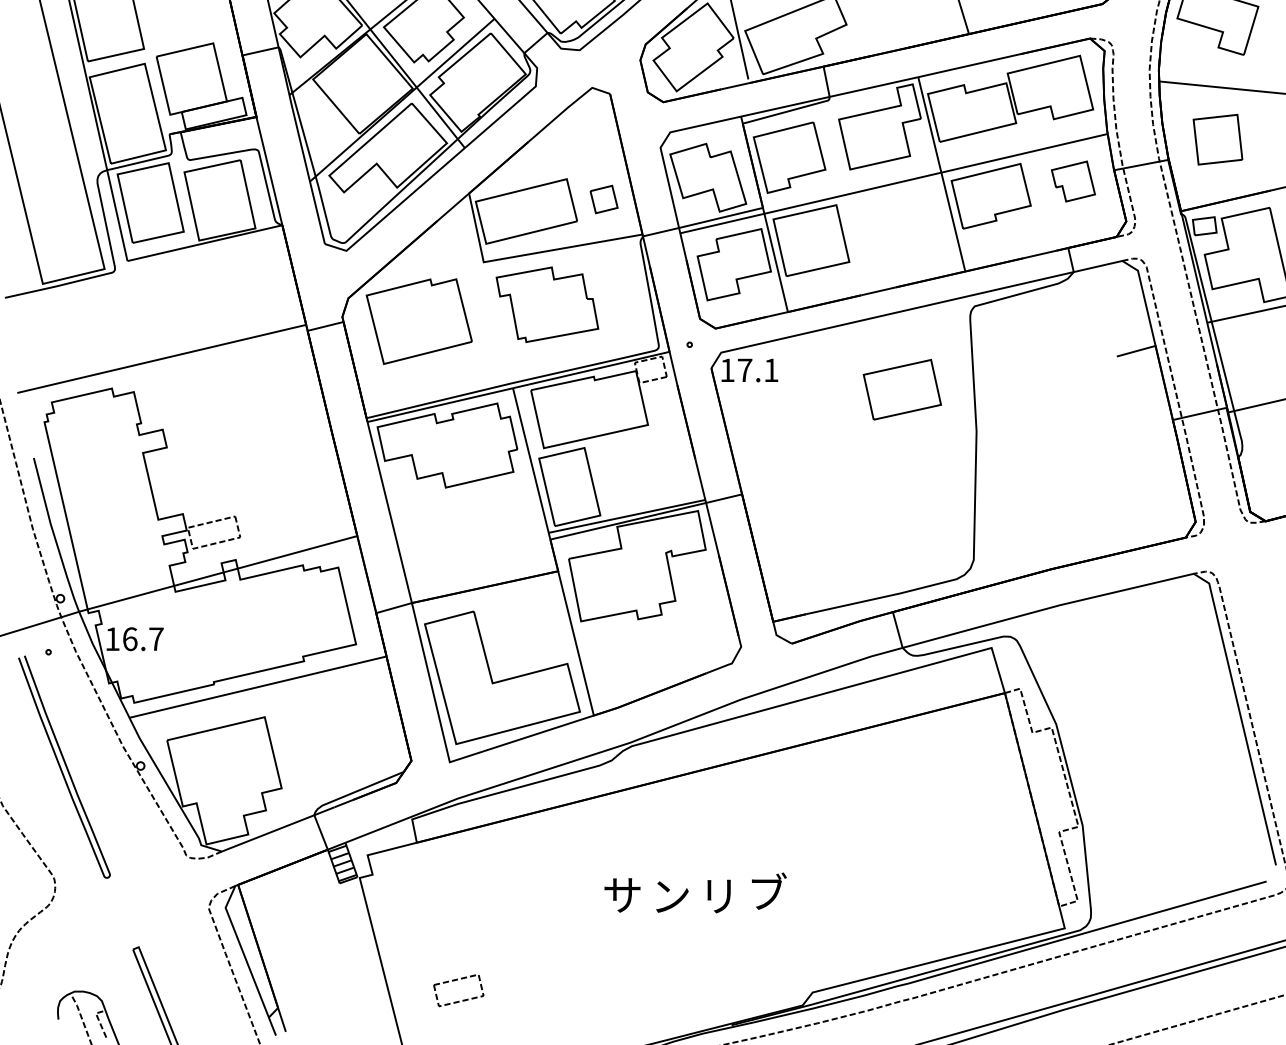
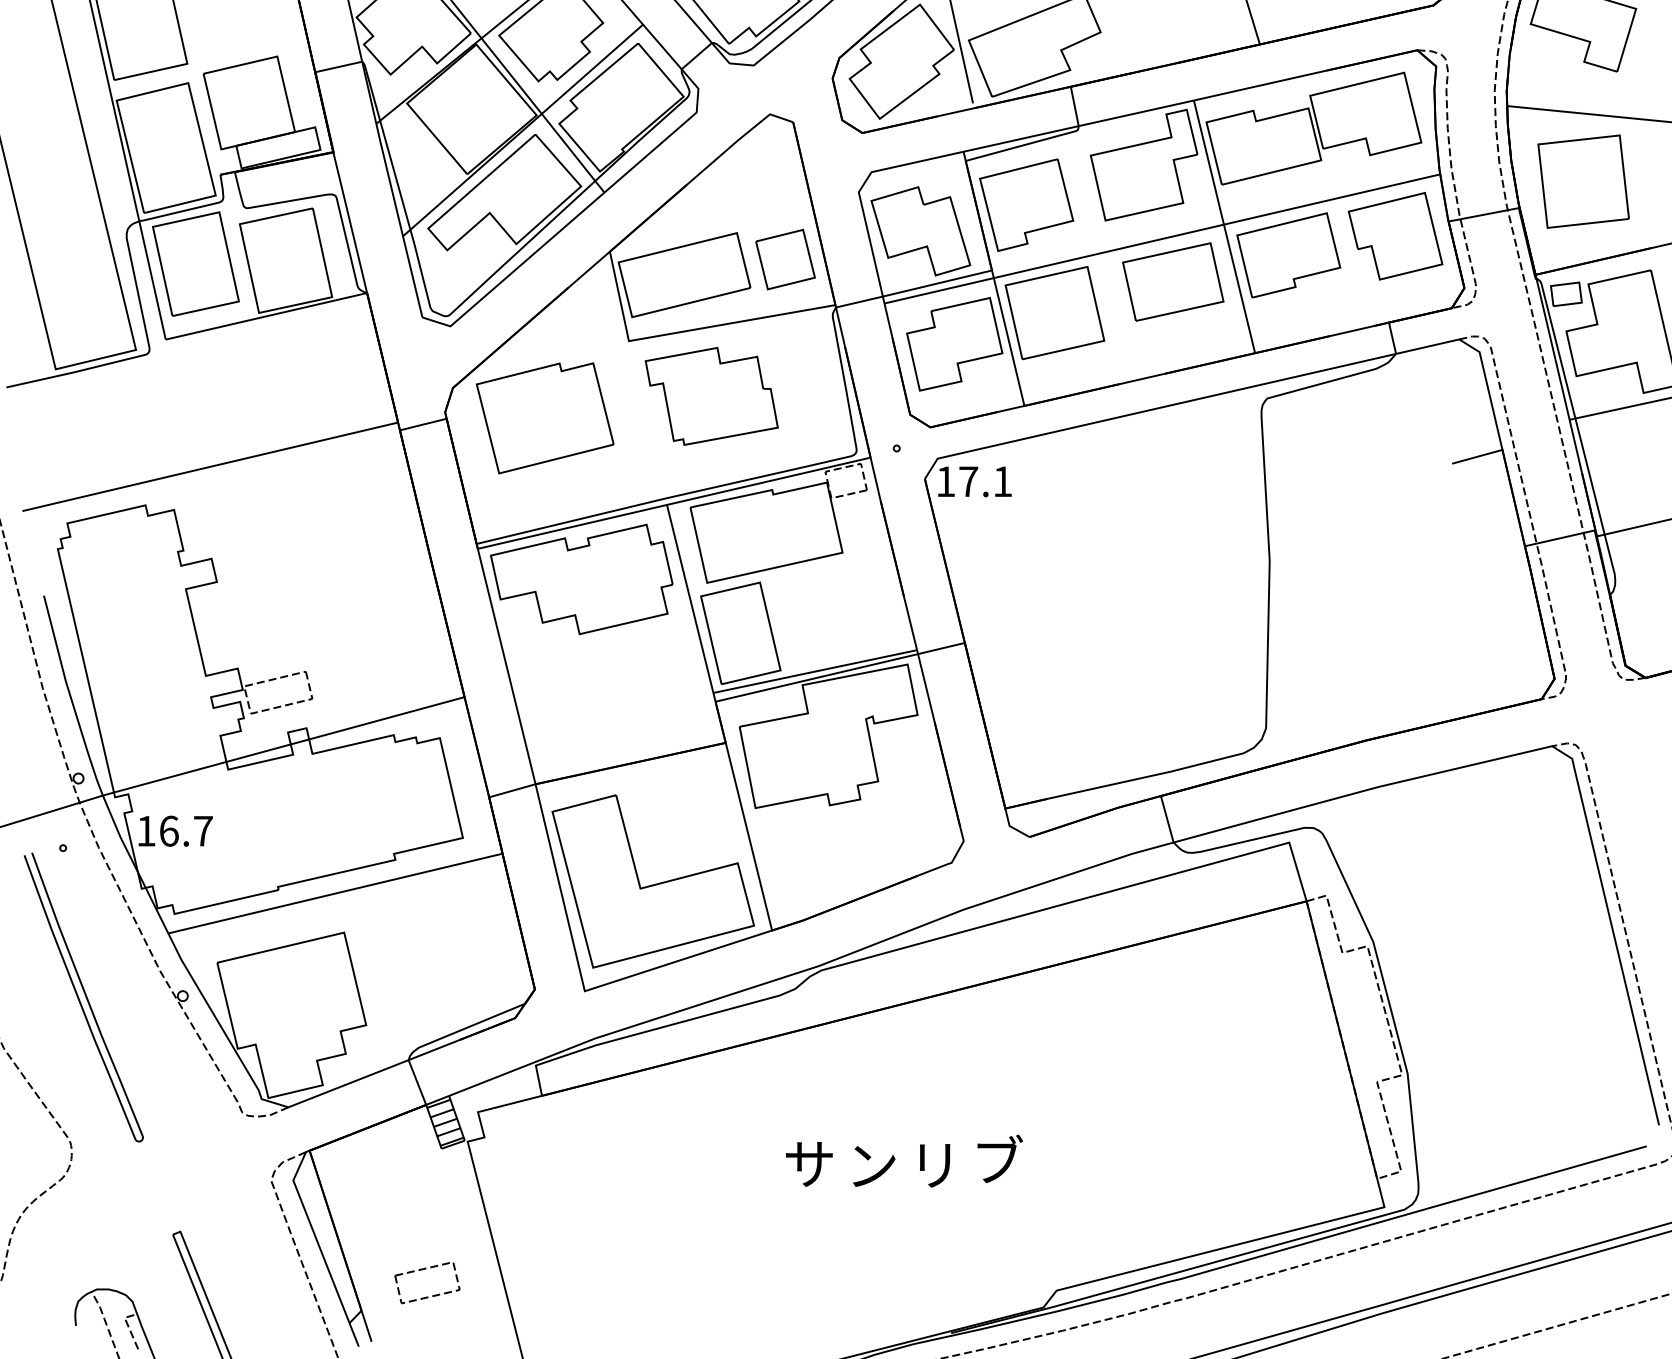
part: (1217, 139) -> (1582, 181), size x1.43
part: (1073, 181) -> (1395, 236), size x1.67
part: (603, 199) -> (784, 259), size x1.67
part: (901, 389) -> (1172, 281), moved
part: (454, 981) -> (421, 1271), moved

